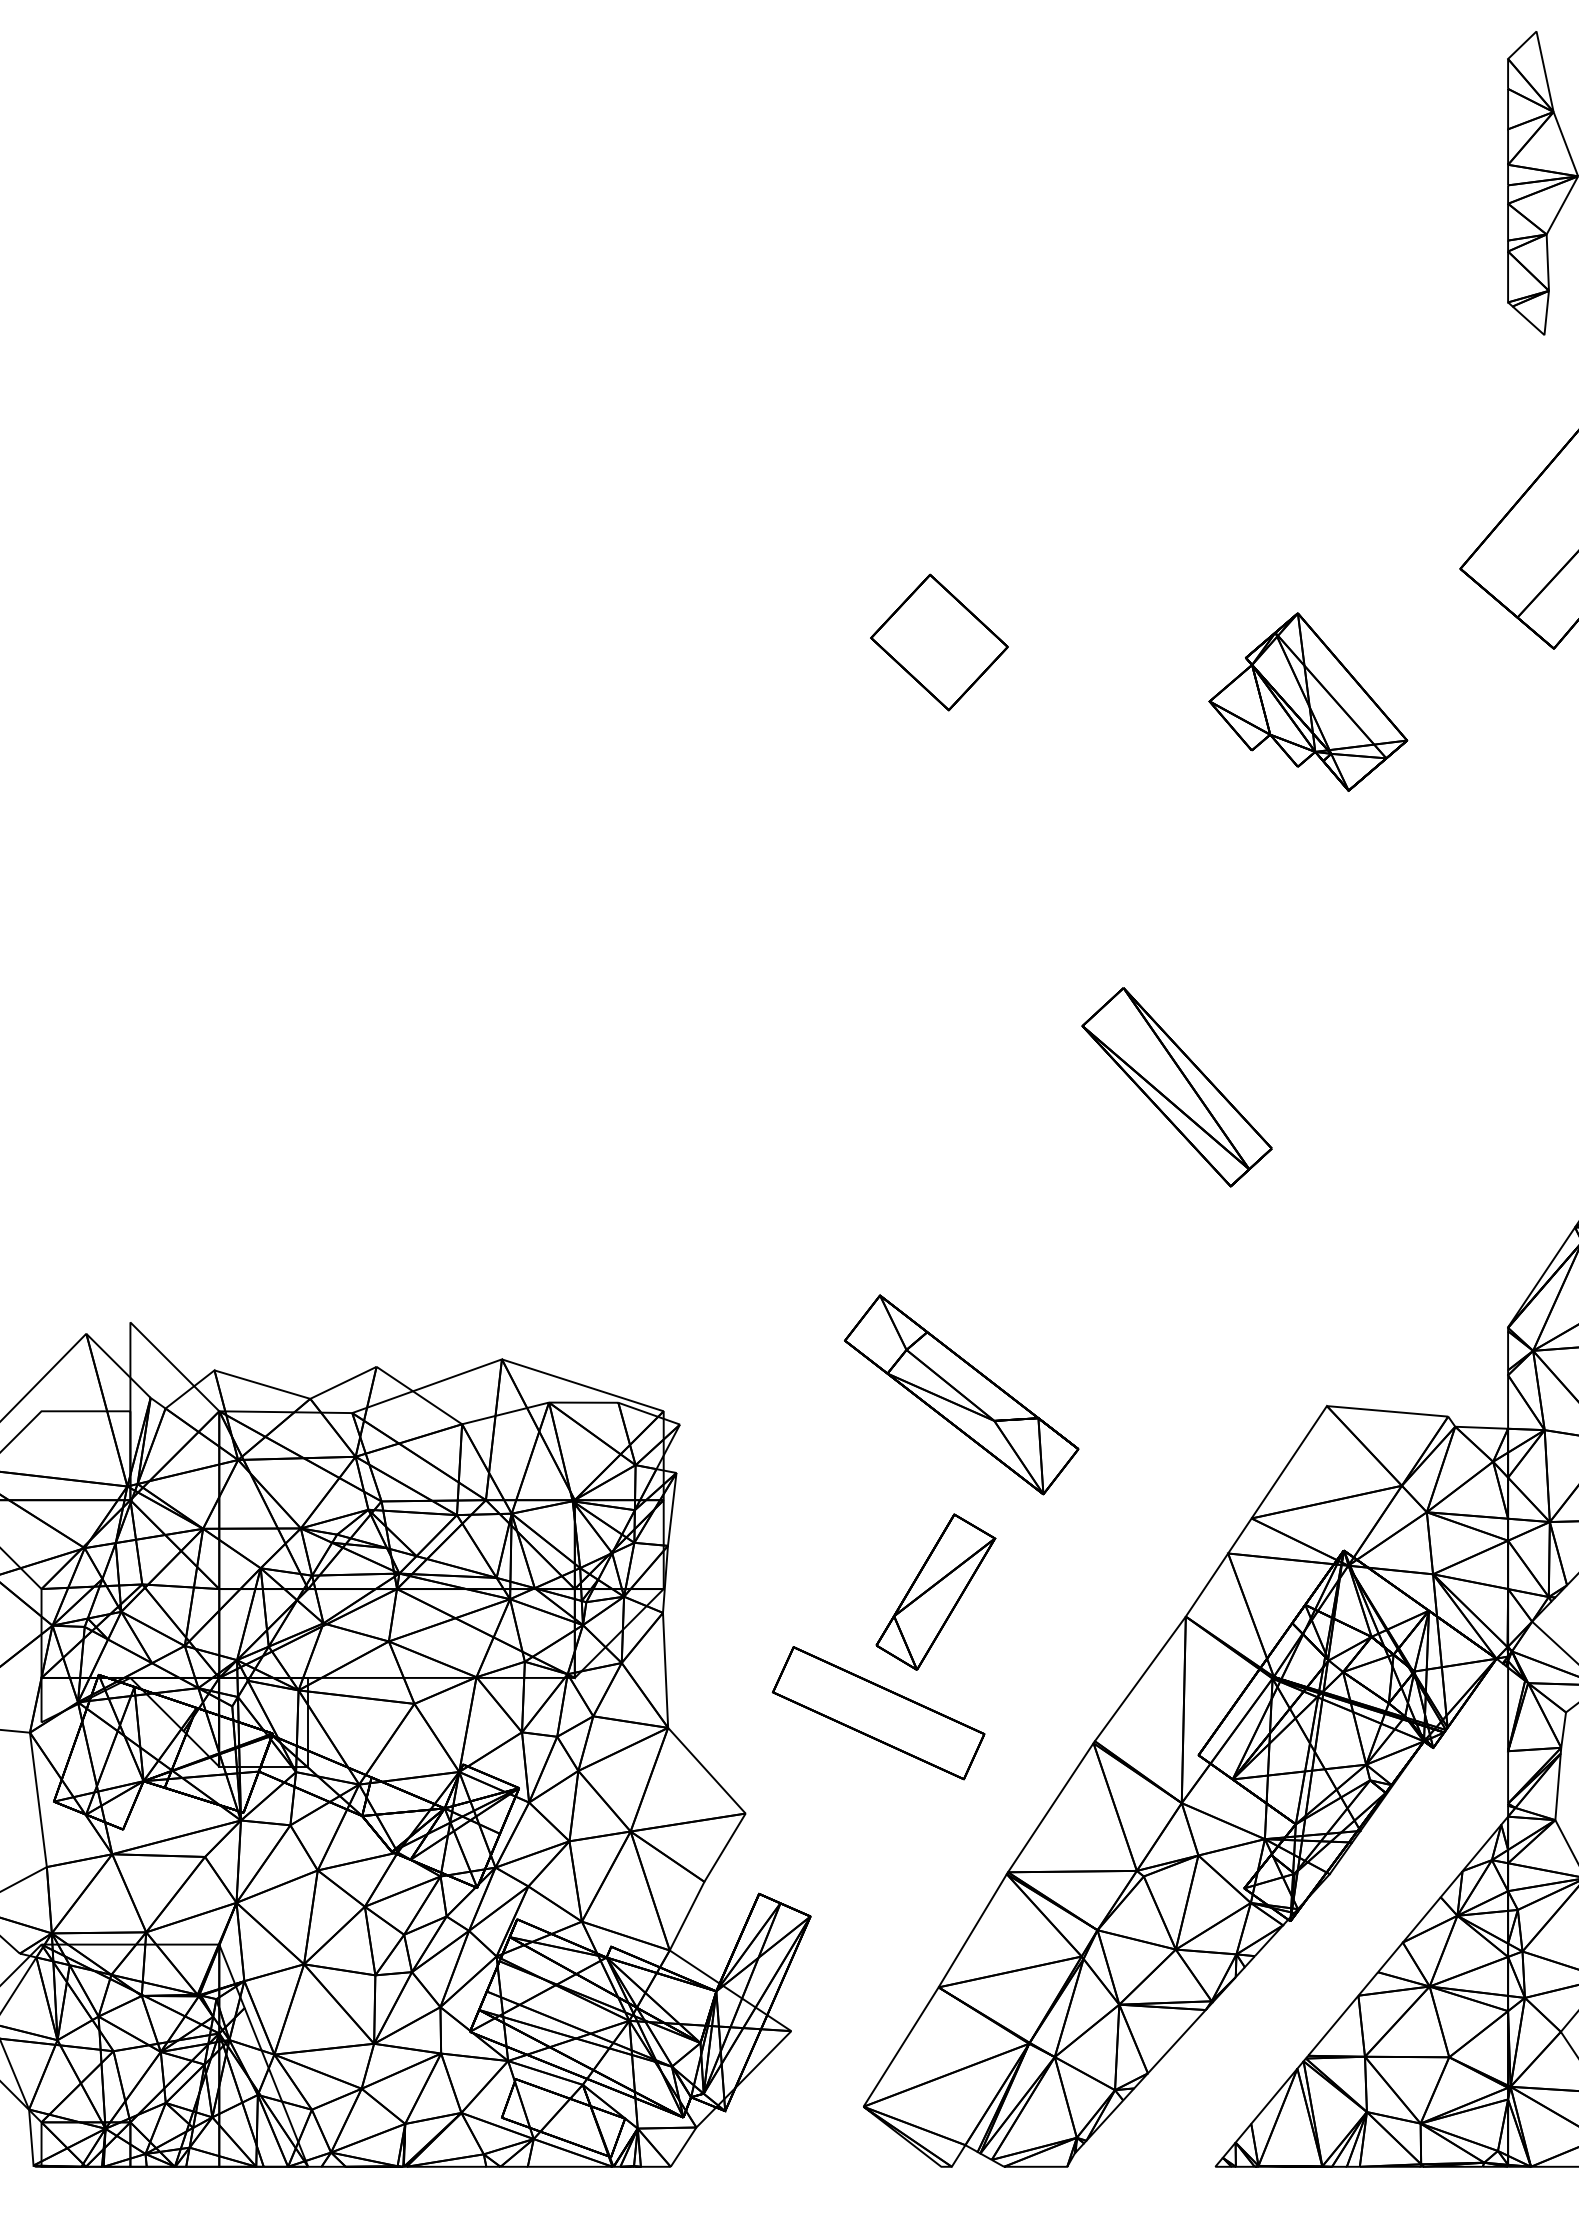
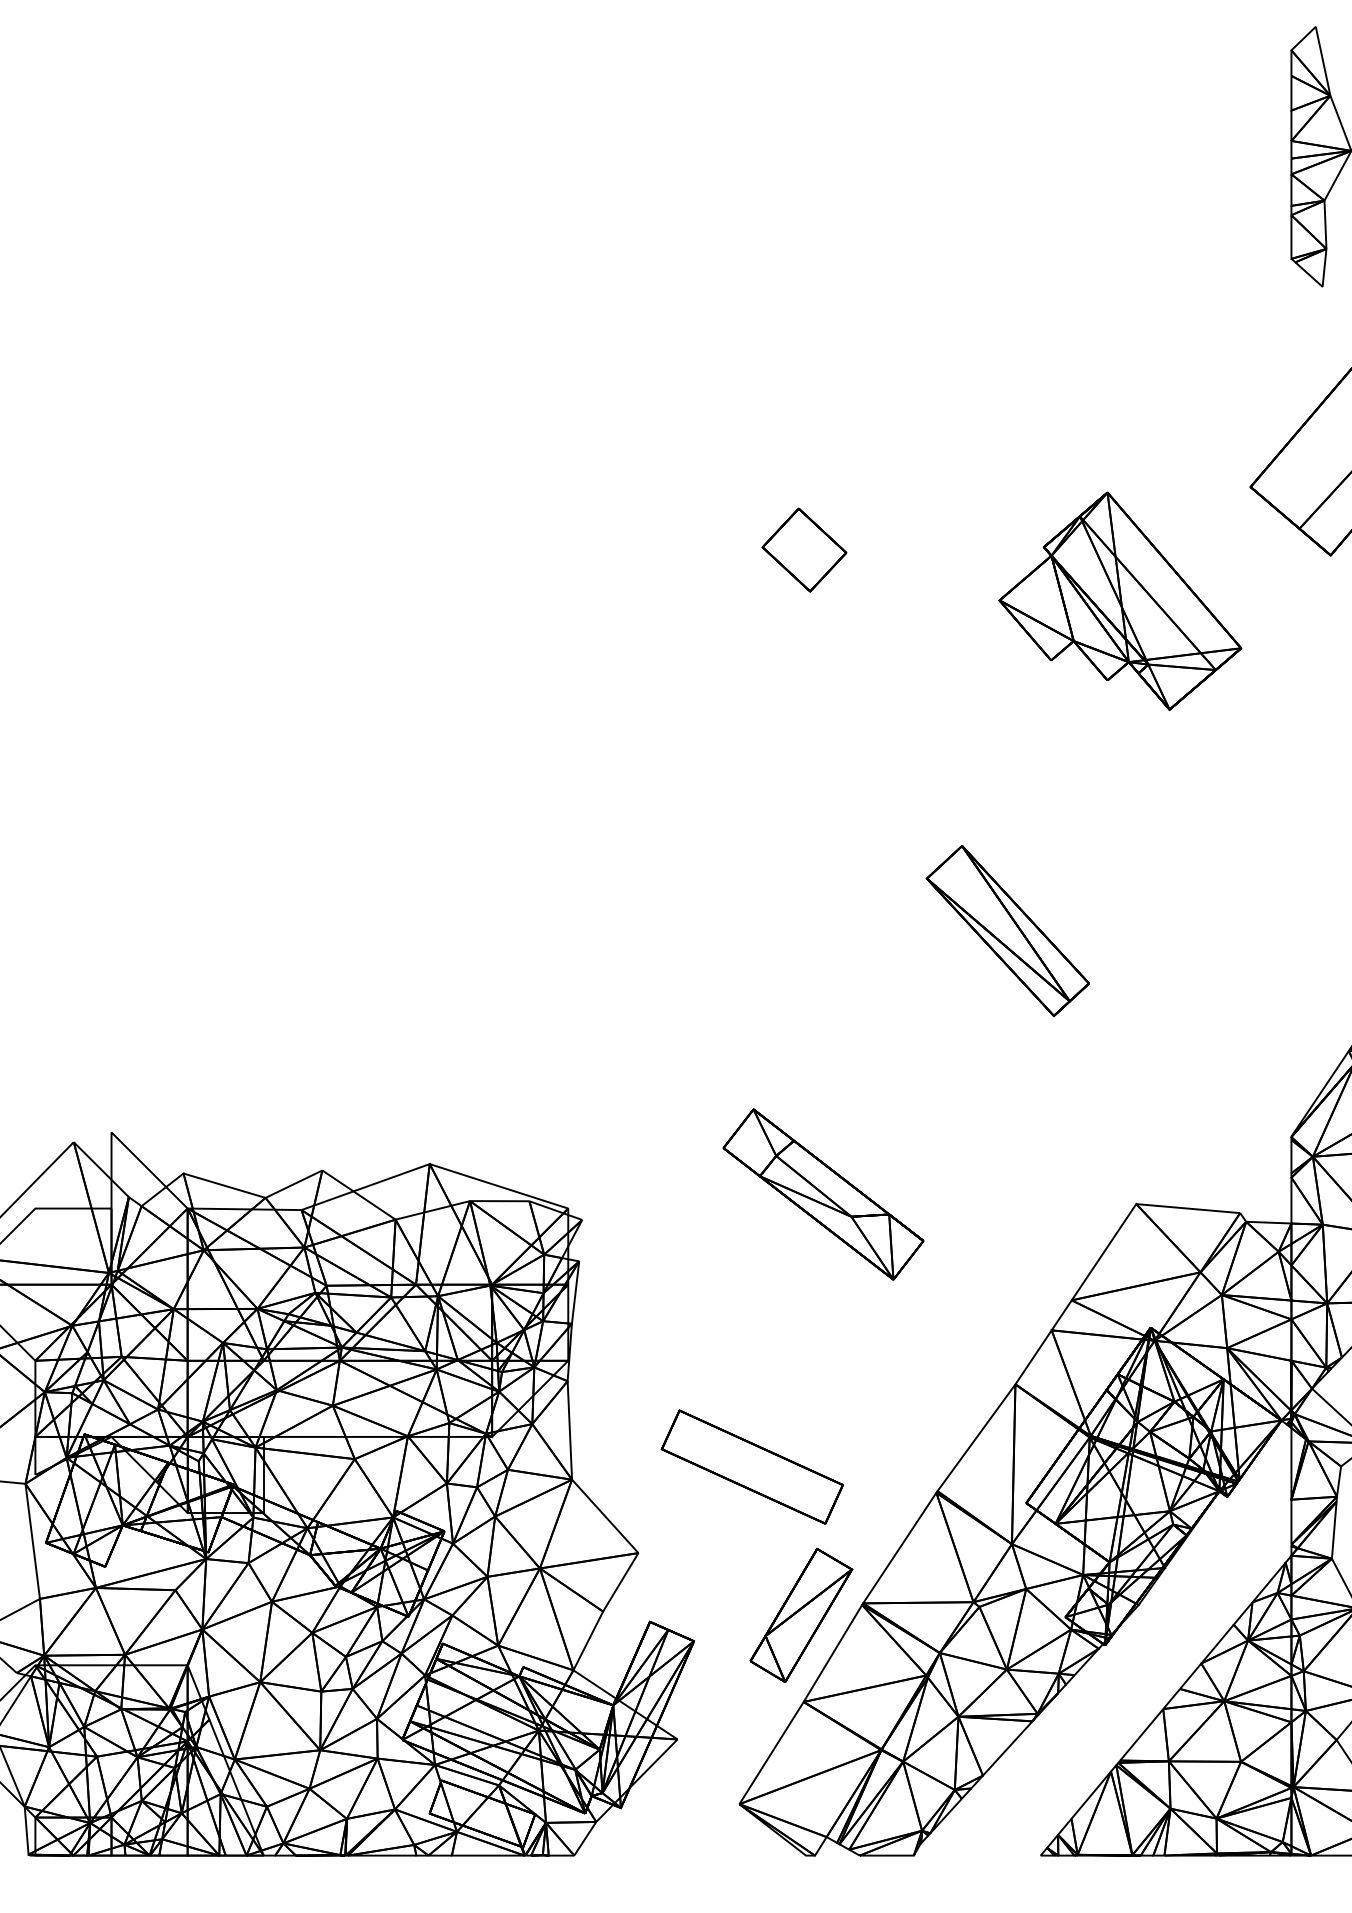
part: (939, 641) -> (804, 549), size x0.71
part: (1308, 701) -> (1120, 600), size x1.43
part: (936, 1591) -> (801, 1614), moved

